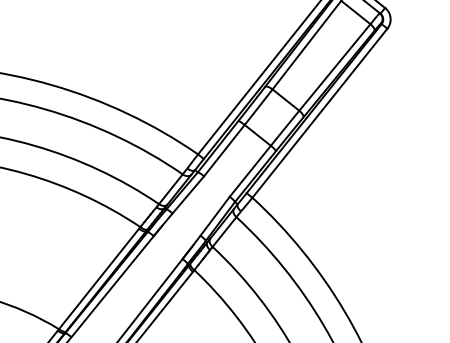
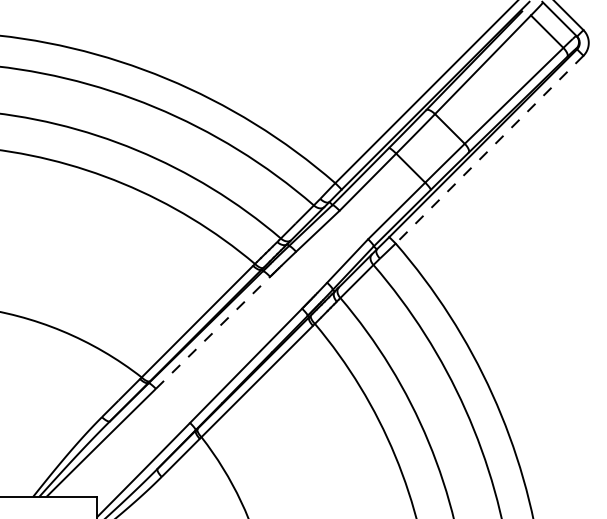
line: (319, 113) -> (489, 149), solid -> dashed
line: (113, 286) -> (213, 332), solid -> dashed

